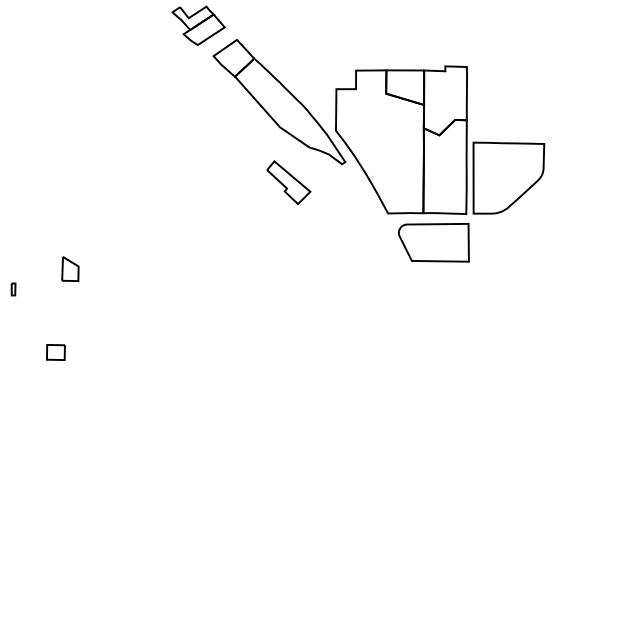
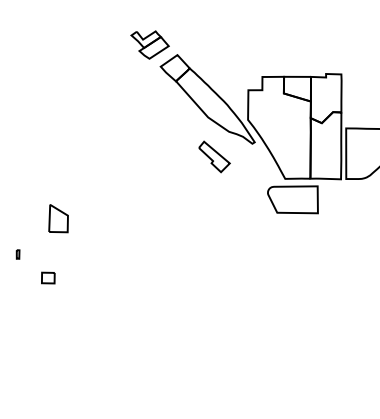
part: (433, 242) -> (292, 199), moved
part: (70, 268) -> (58, 218), size x1.6
part: (13, 289) -> (18, 254), moved

